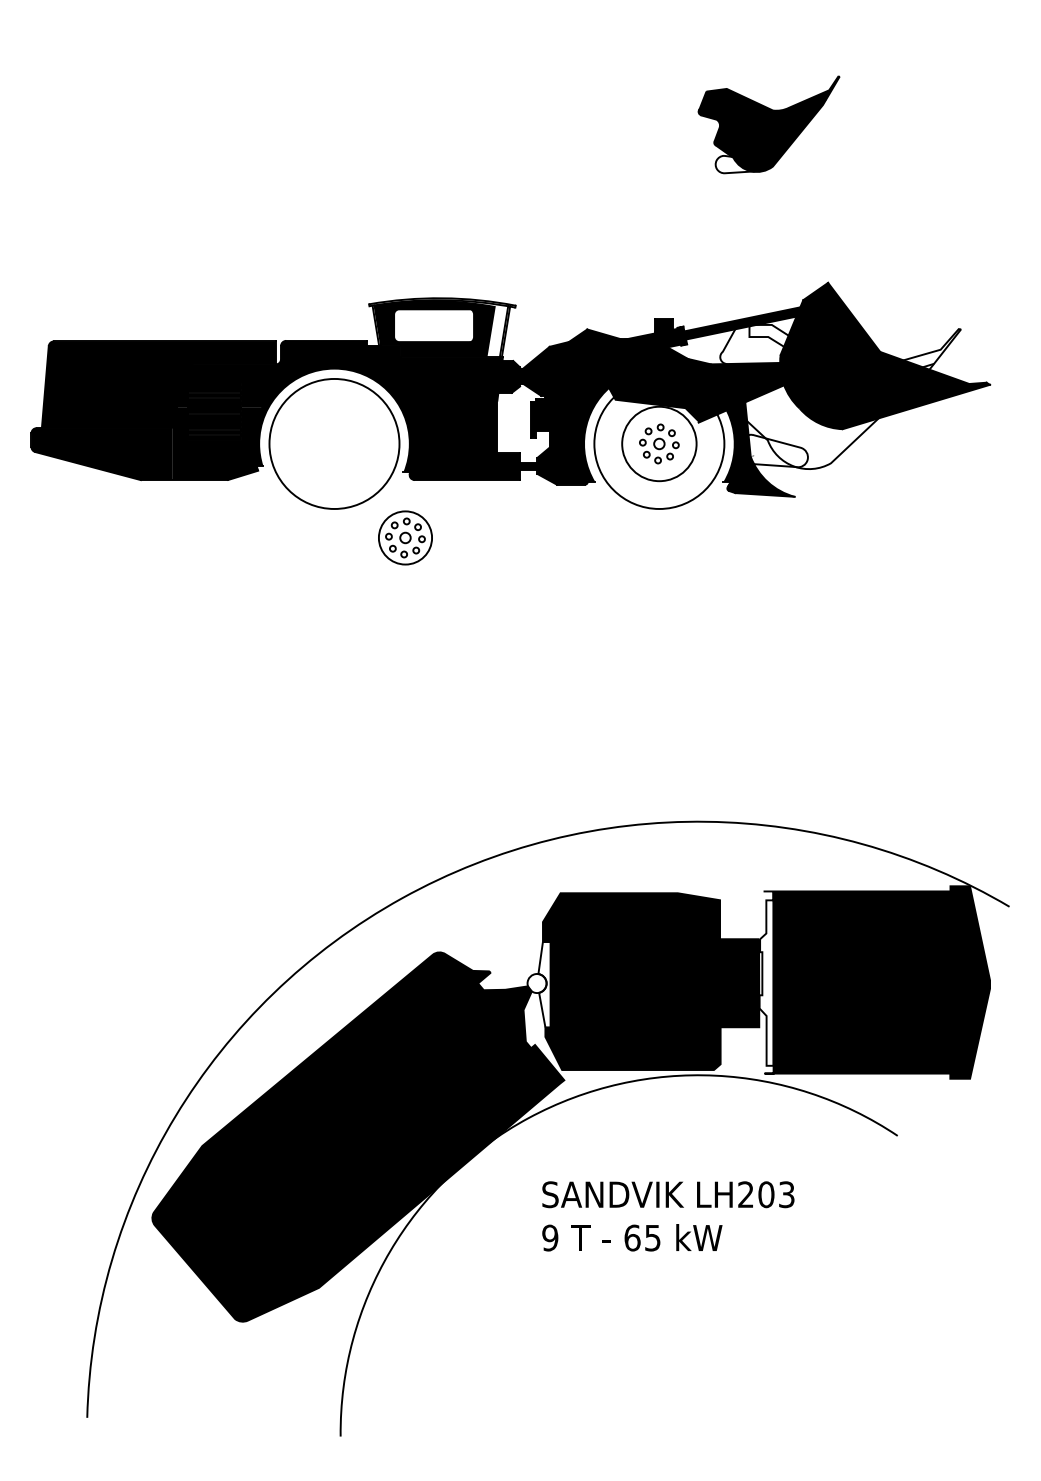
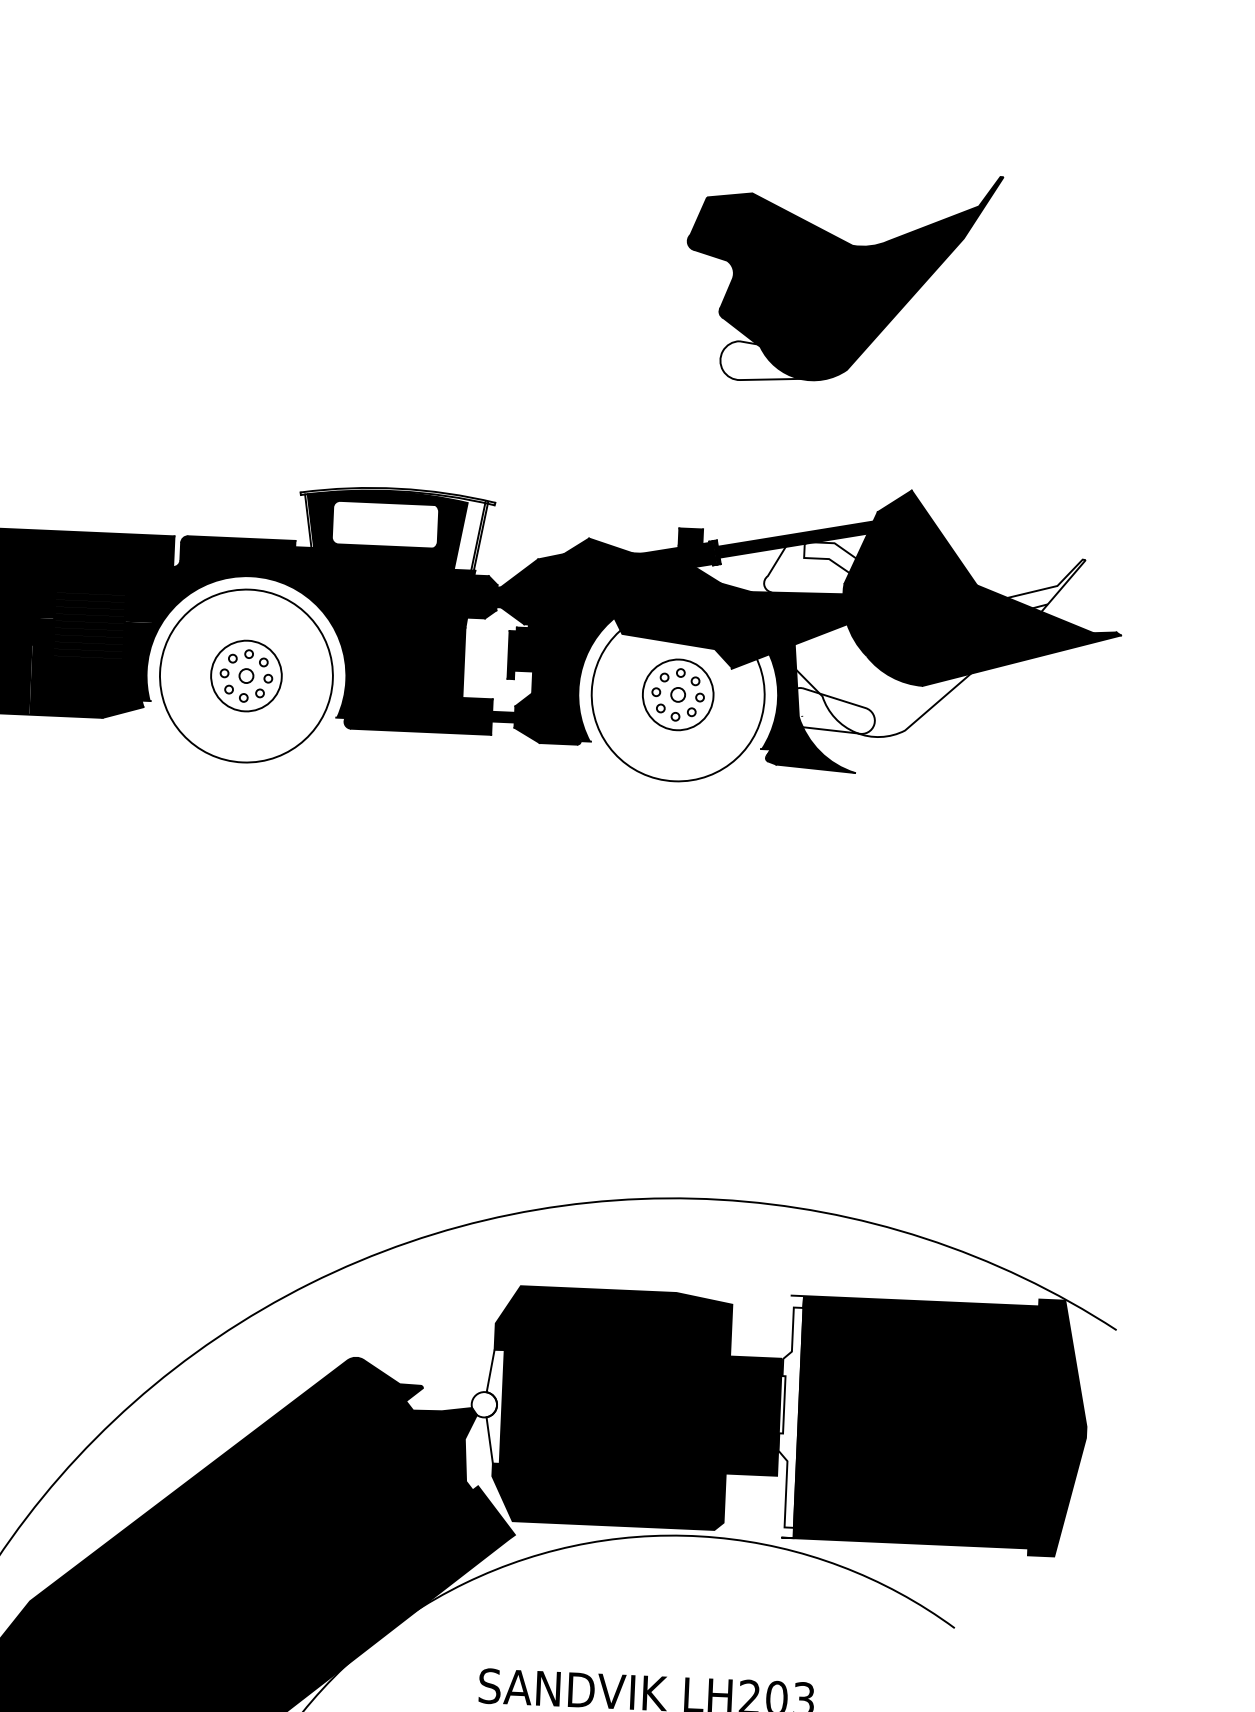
part: (768, 124) -> (841, 276), size x1.67
circle: (658, 443) -> (677, 694), size x0.71
part: (405, 537) -> (246, 675), moved

